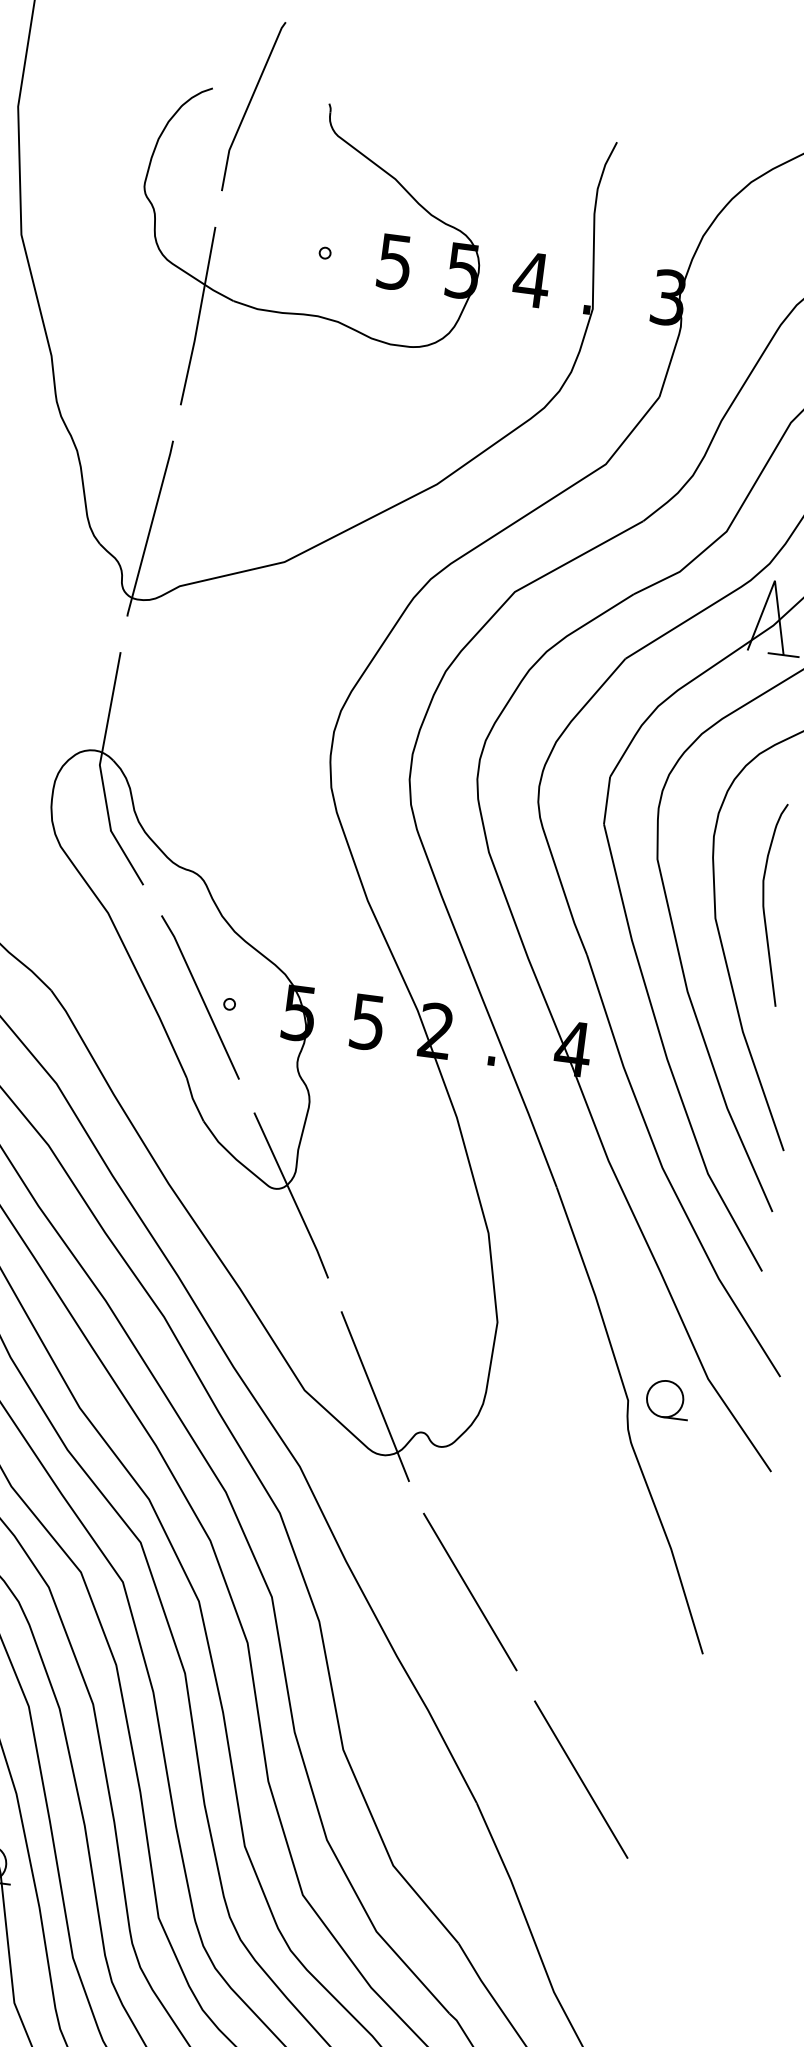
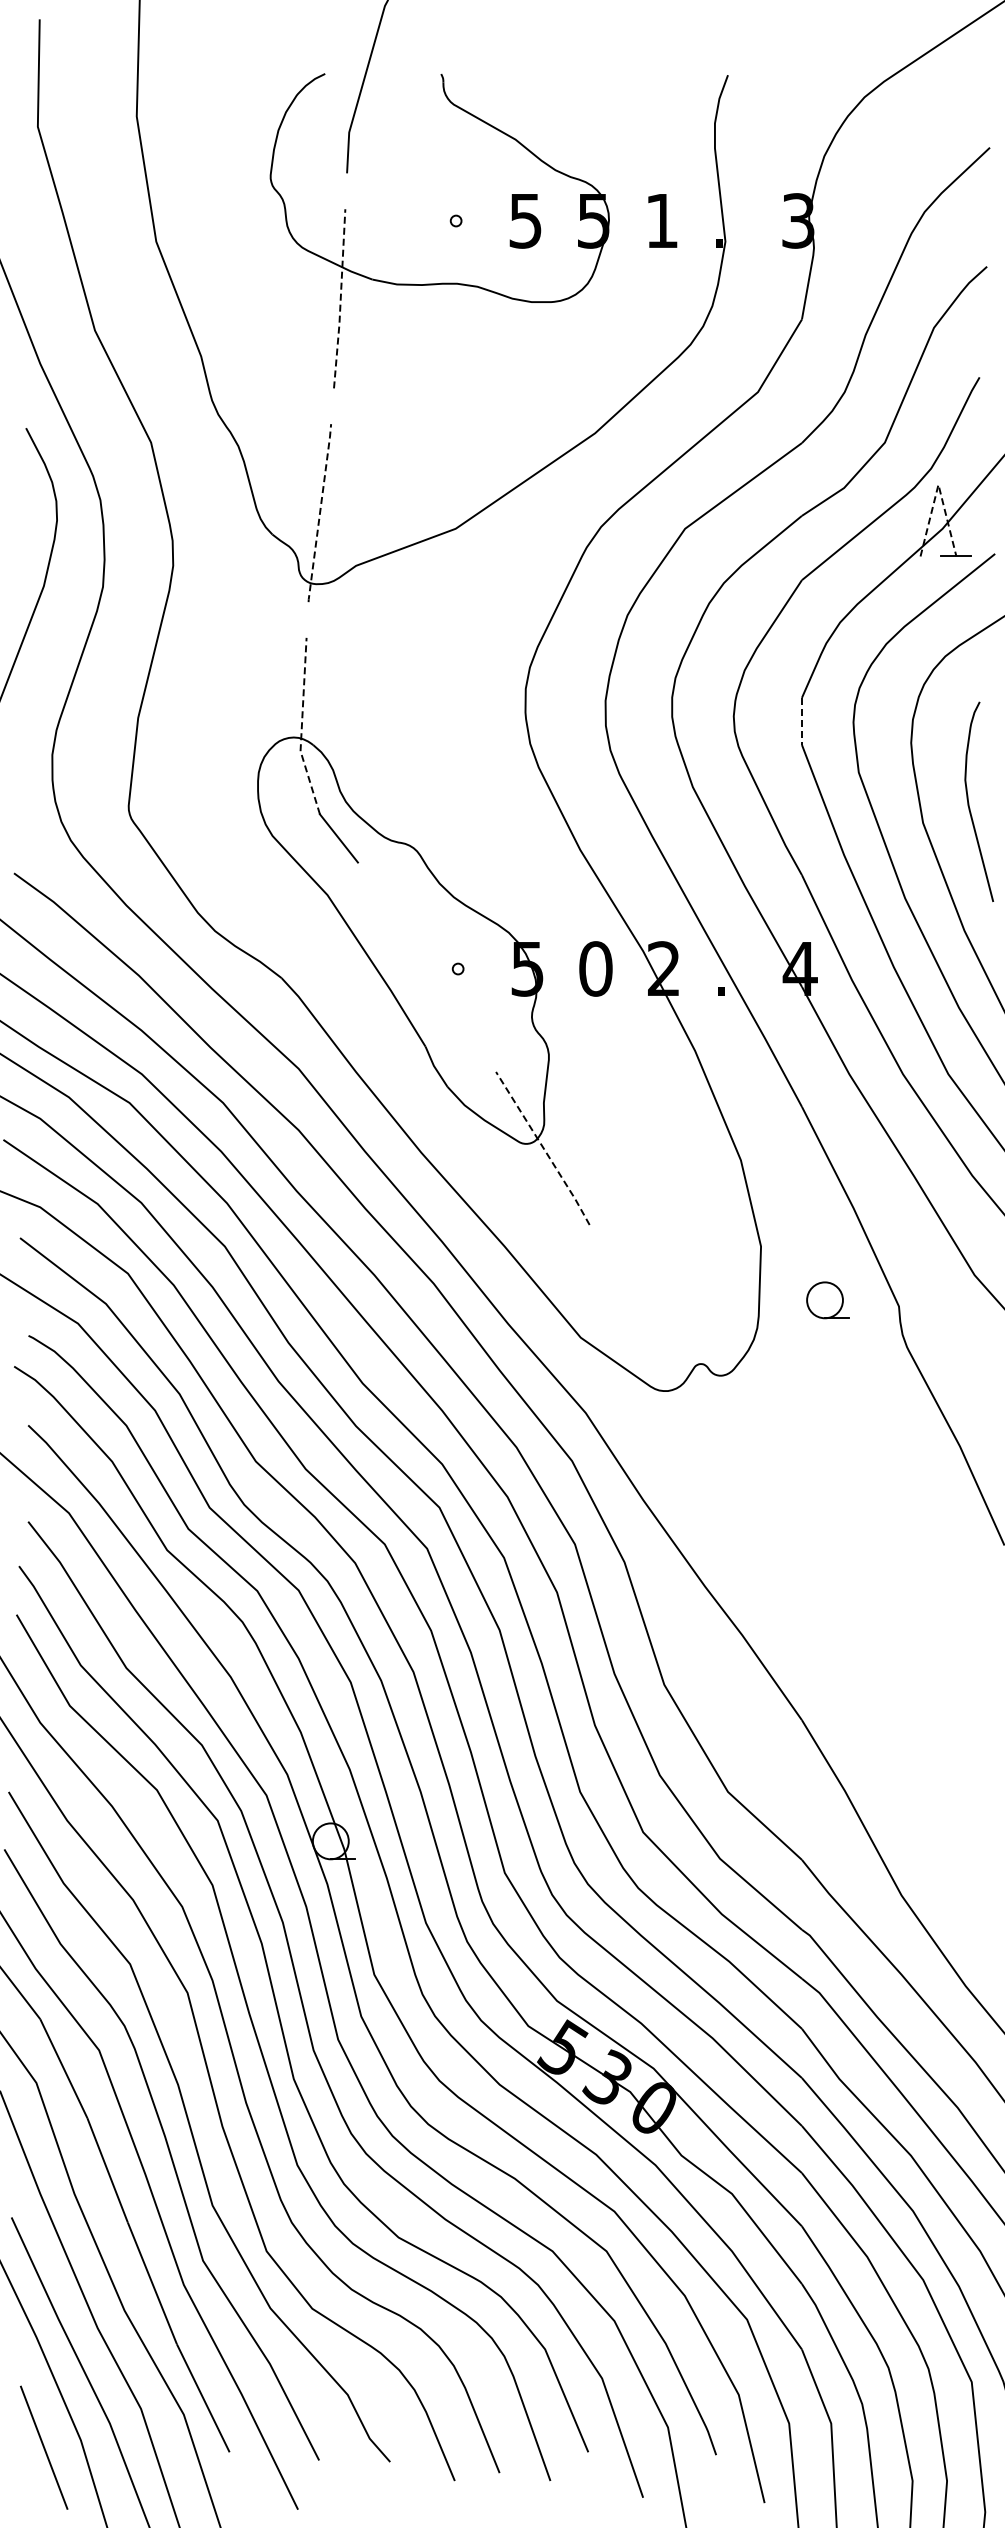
text: (531, 279) -> (661, 220), 4 -> 1
line: (198, 316) -> (340, 299), solid -> dashed
line: (150, 529) -> (320, 513), solid -> dashed
line: (775, 580) -> (938, 484), solid -> dashed
line: (103, 742) -> (301, 728), solid -> dashed
line: (606, 800) -> (801, 721), solid -> dashed
line: (200, 996) -> (428, 965), removed
text: (367, 1021) -> (595, 968), 5 -> 0
line: (291, 1195) -> (543, 1148), solid -> dashed
line: (375, 1396) -> (650, 1334), removed
part: (667, 1399) -> (827, 1300), moved
line: (470, 1591) -> (768, 1513), removed
line: (581, 1779) -> (901, 1683), removed

